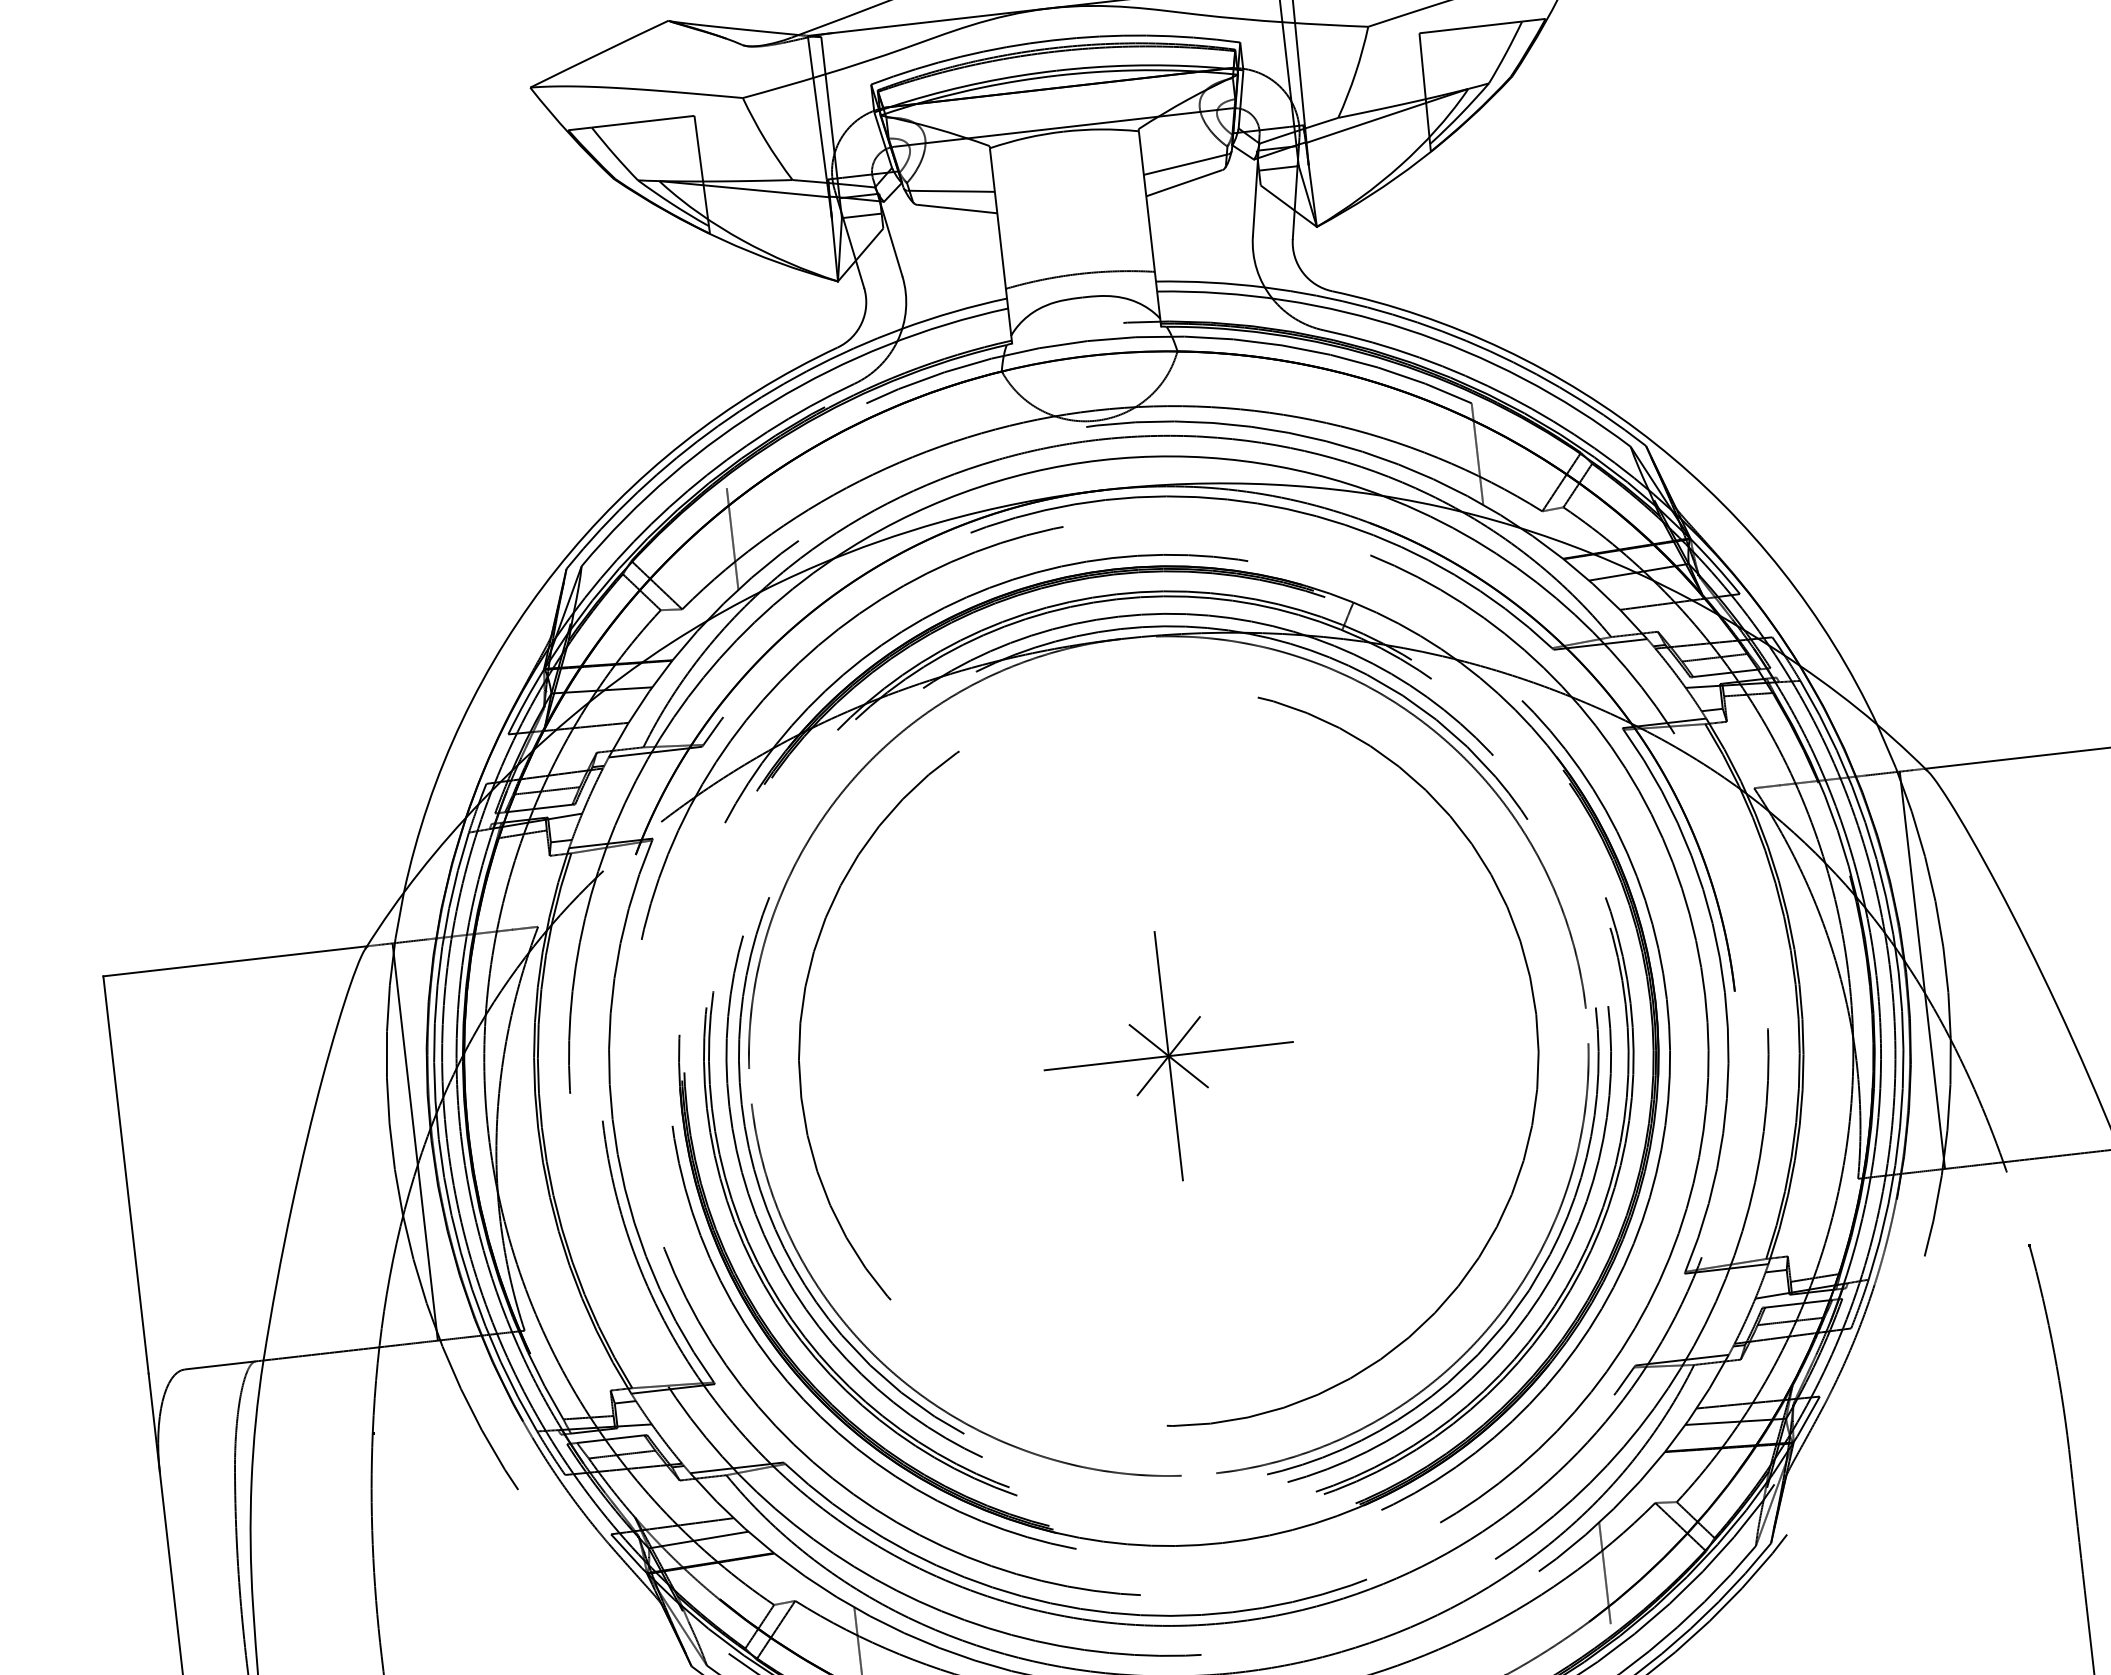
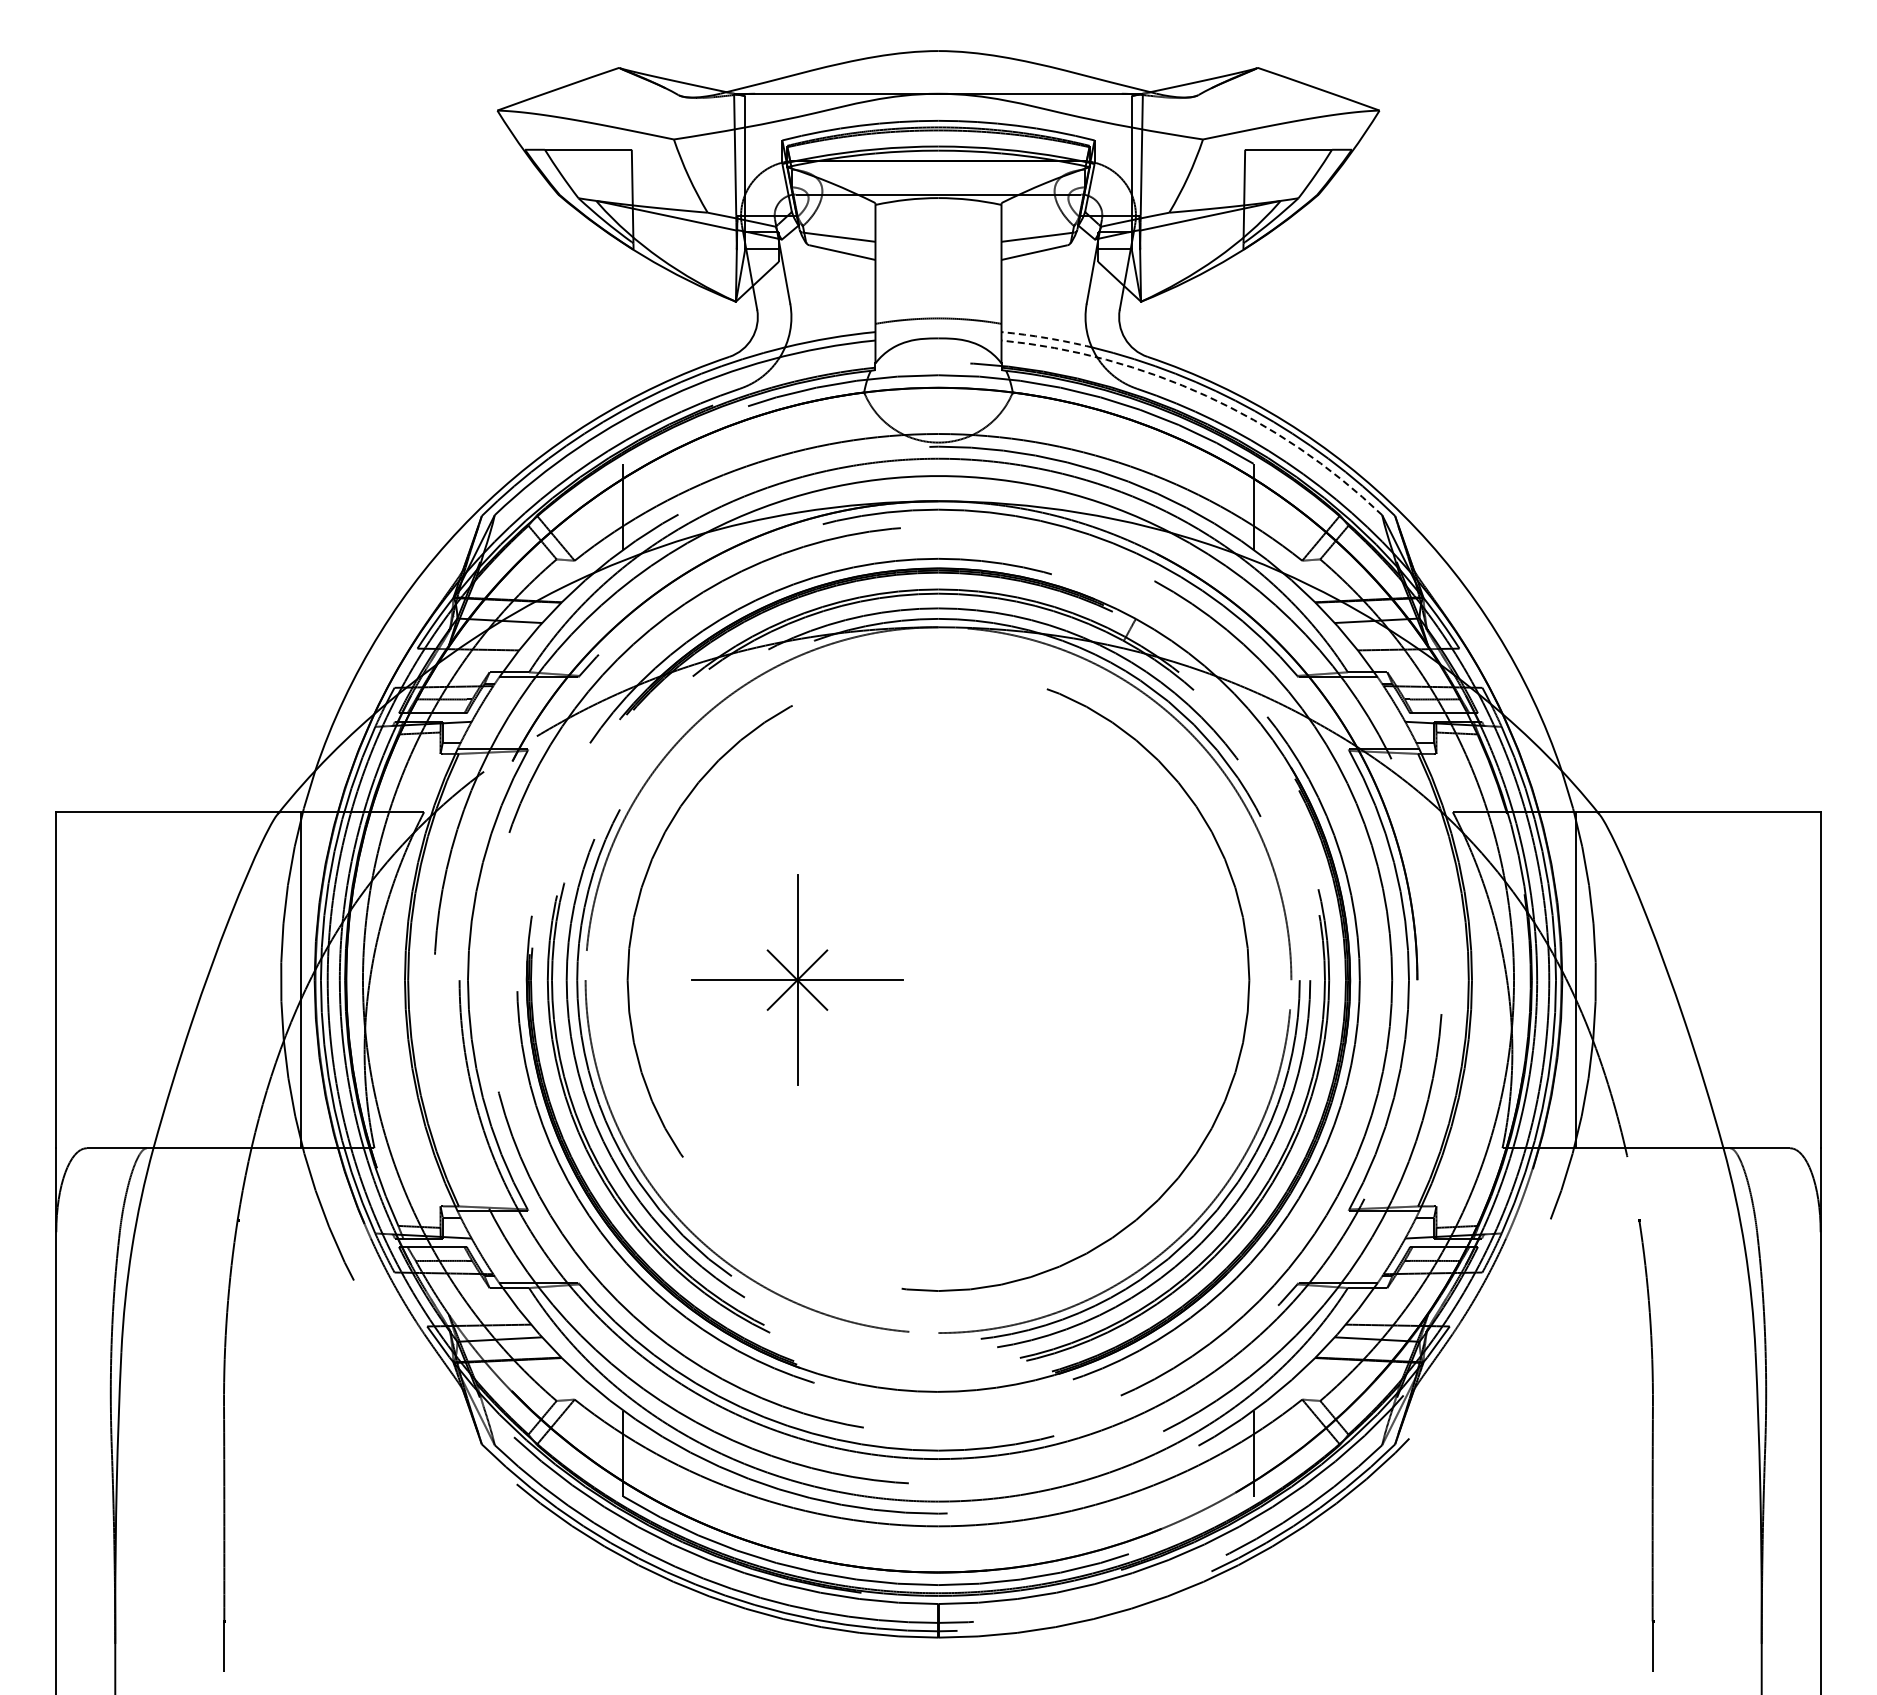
arc: (1210, 283) -> (1046, 338), solid -> dashed
arc: (1406, 328) -> (1206, 395), solid -> dashed
part: (1168, 1055) -> (797, 979), moved

